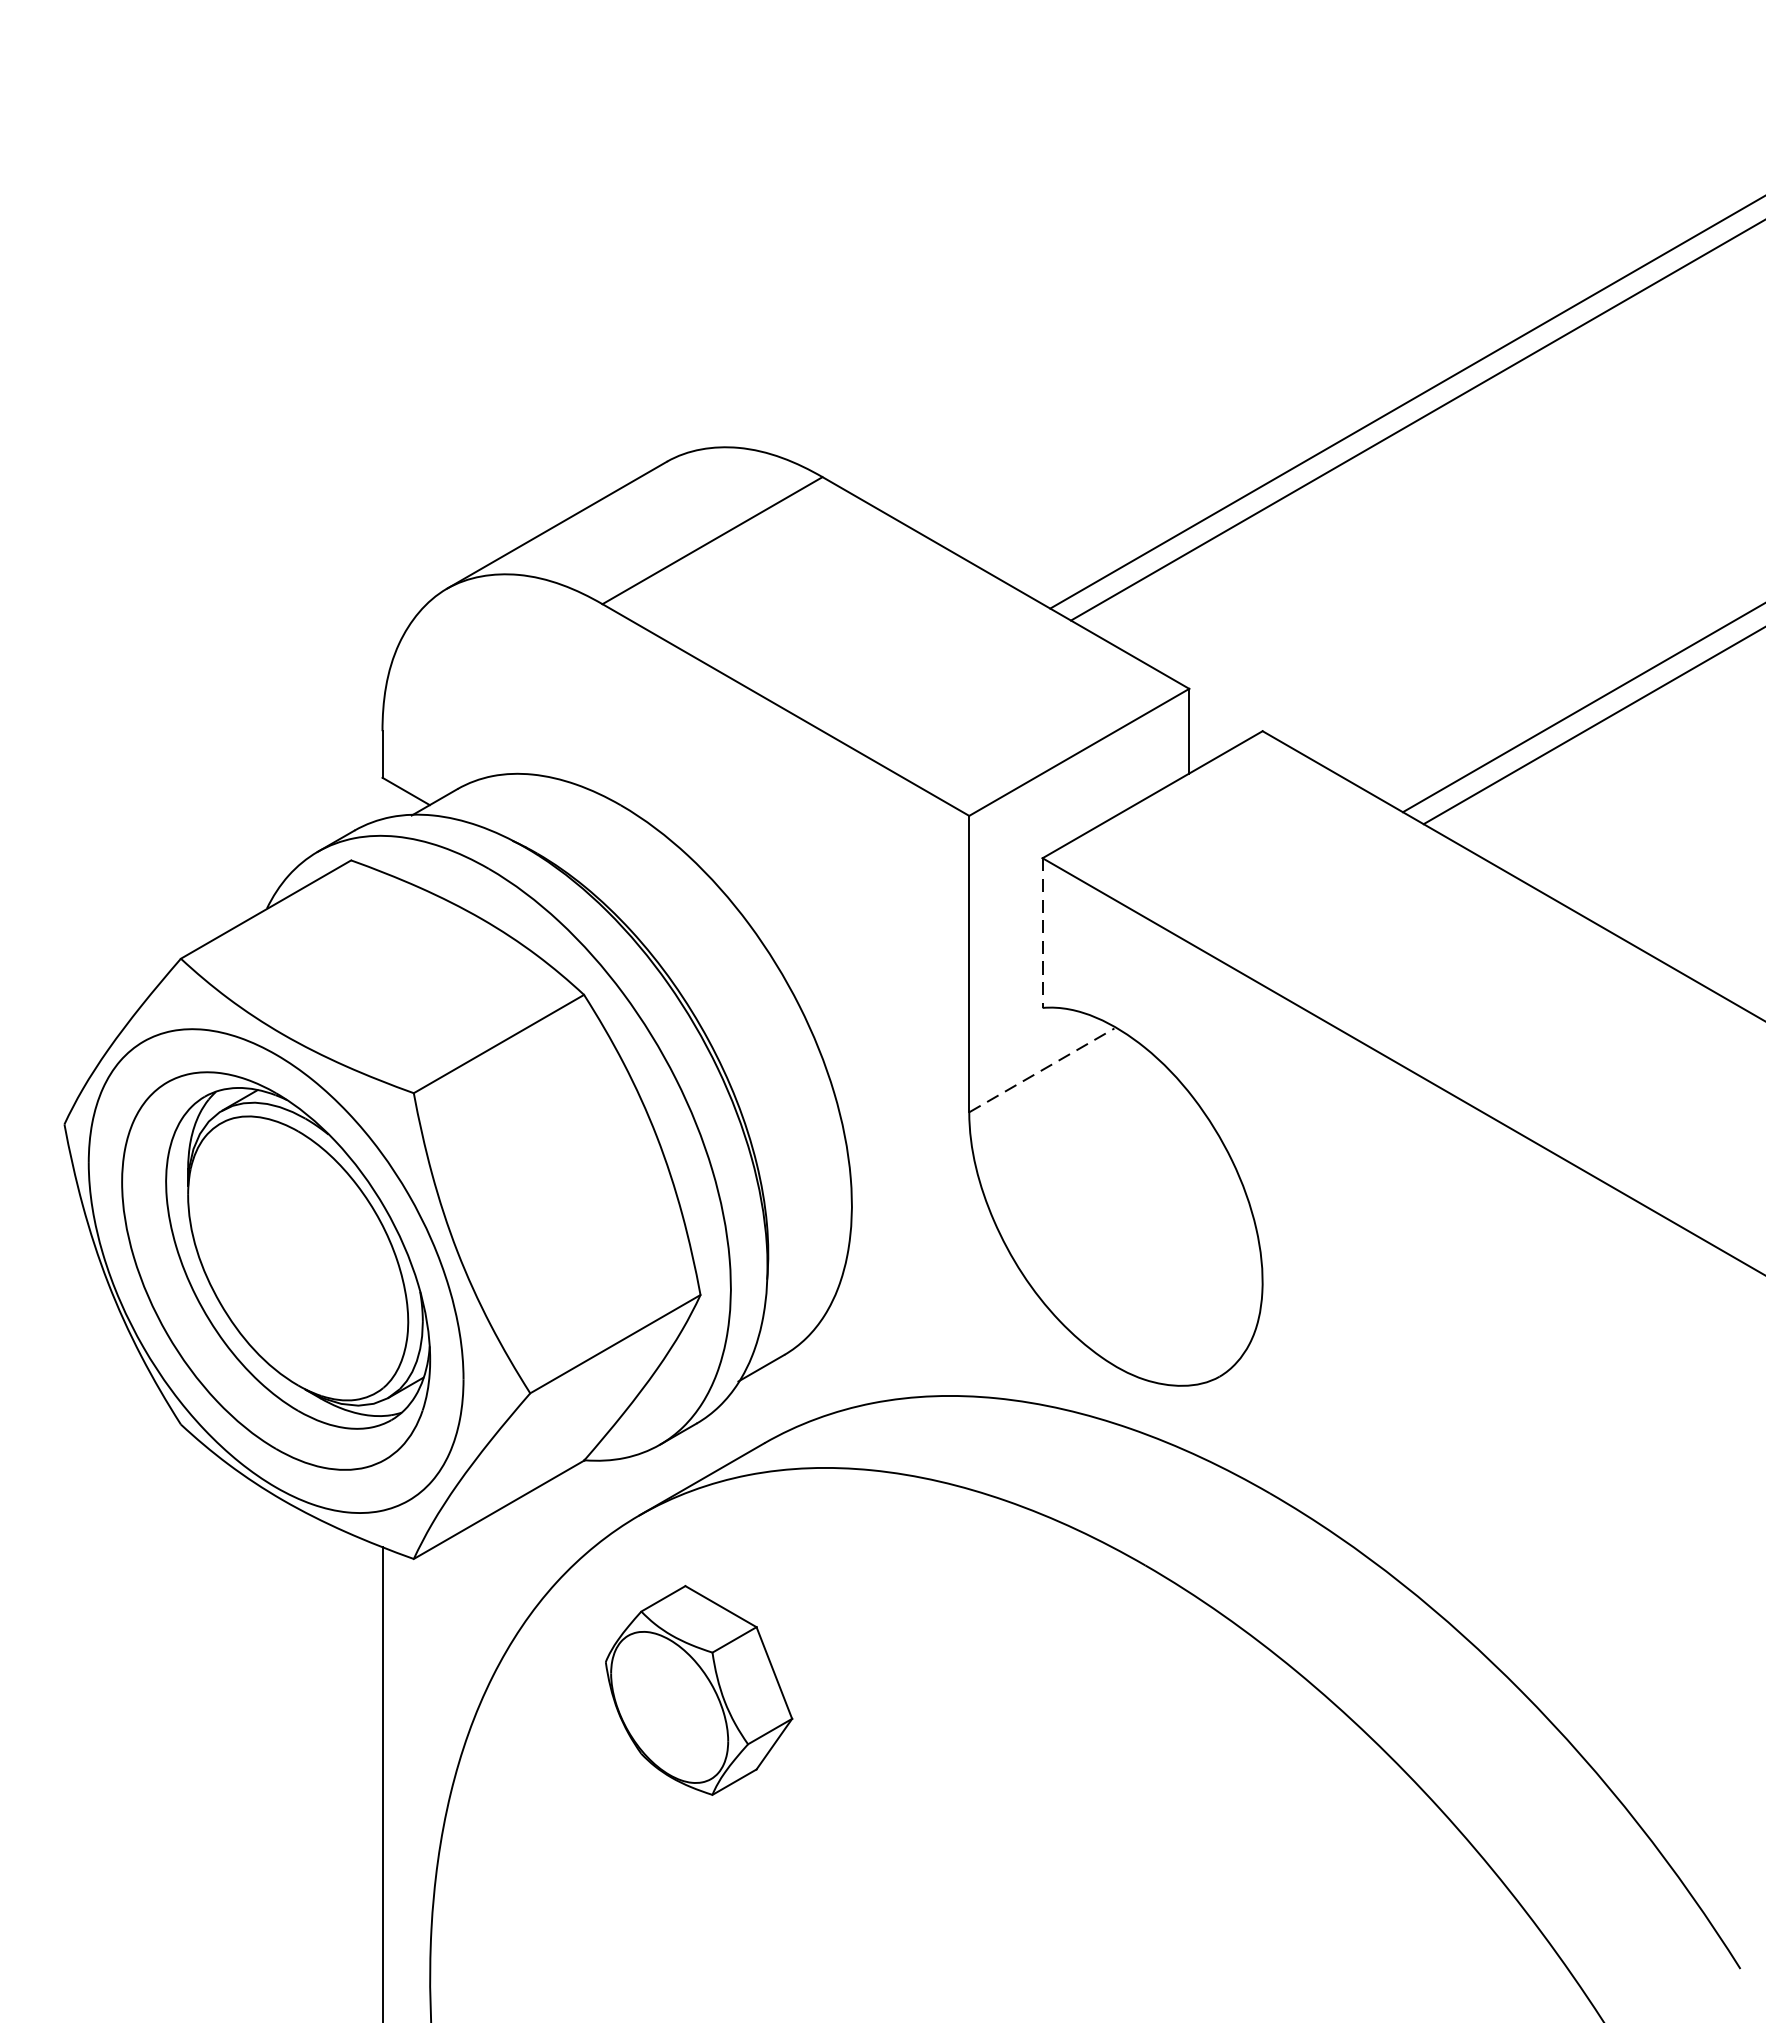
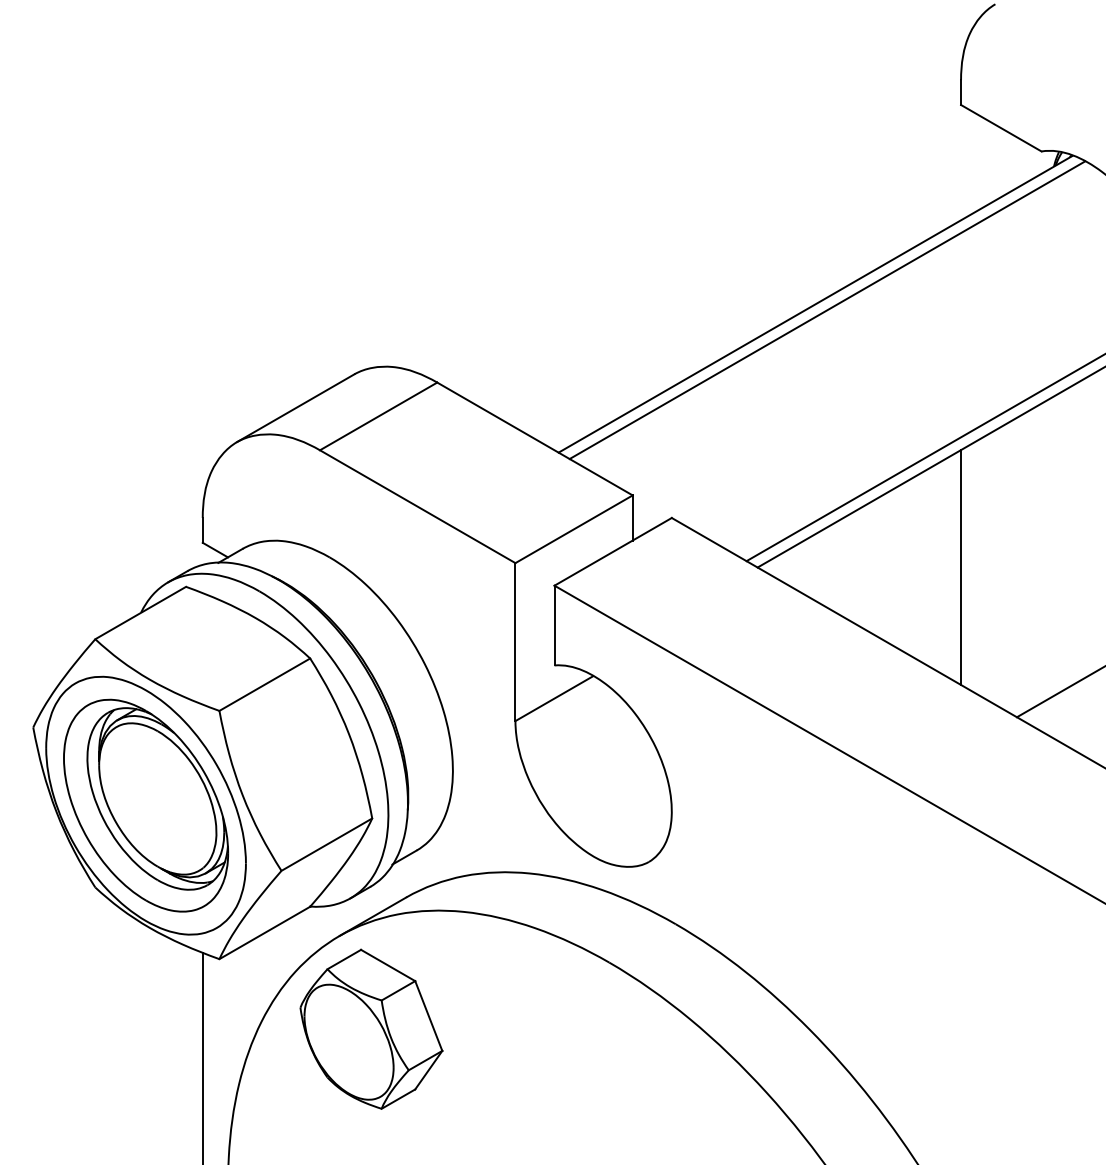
line: (1042, 932) -> (554, 625), dashed -> solid
line: (1042, 1069) -> (554, 698), dashed -> solid
part: (699, 1689) -> (371, 1028), size x1.43

